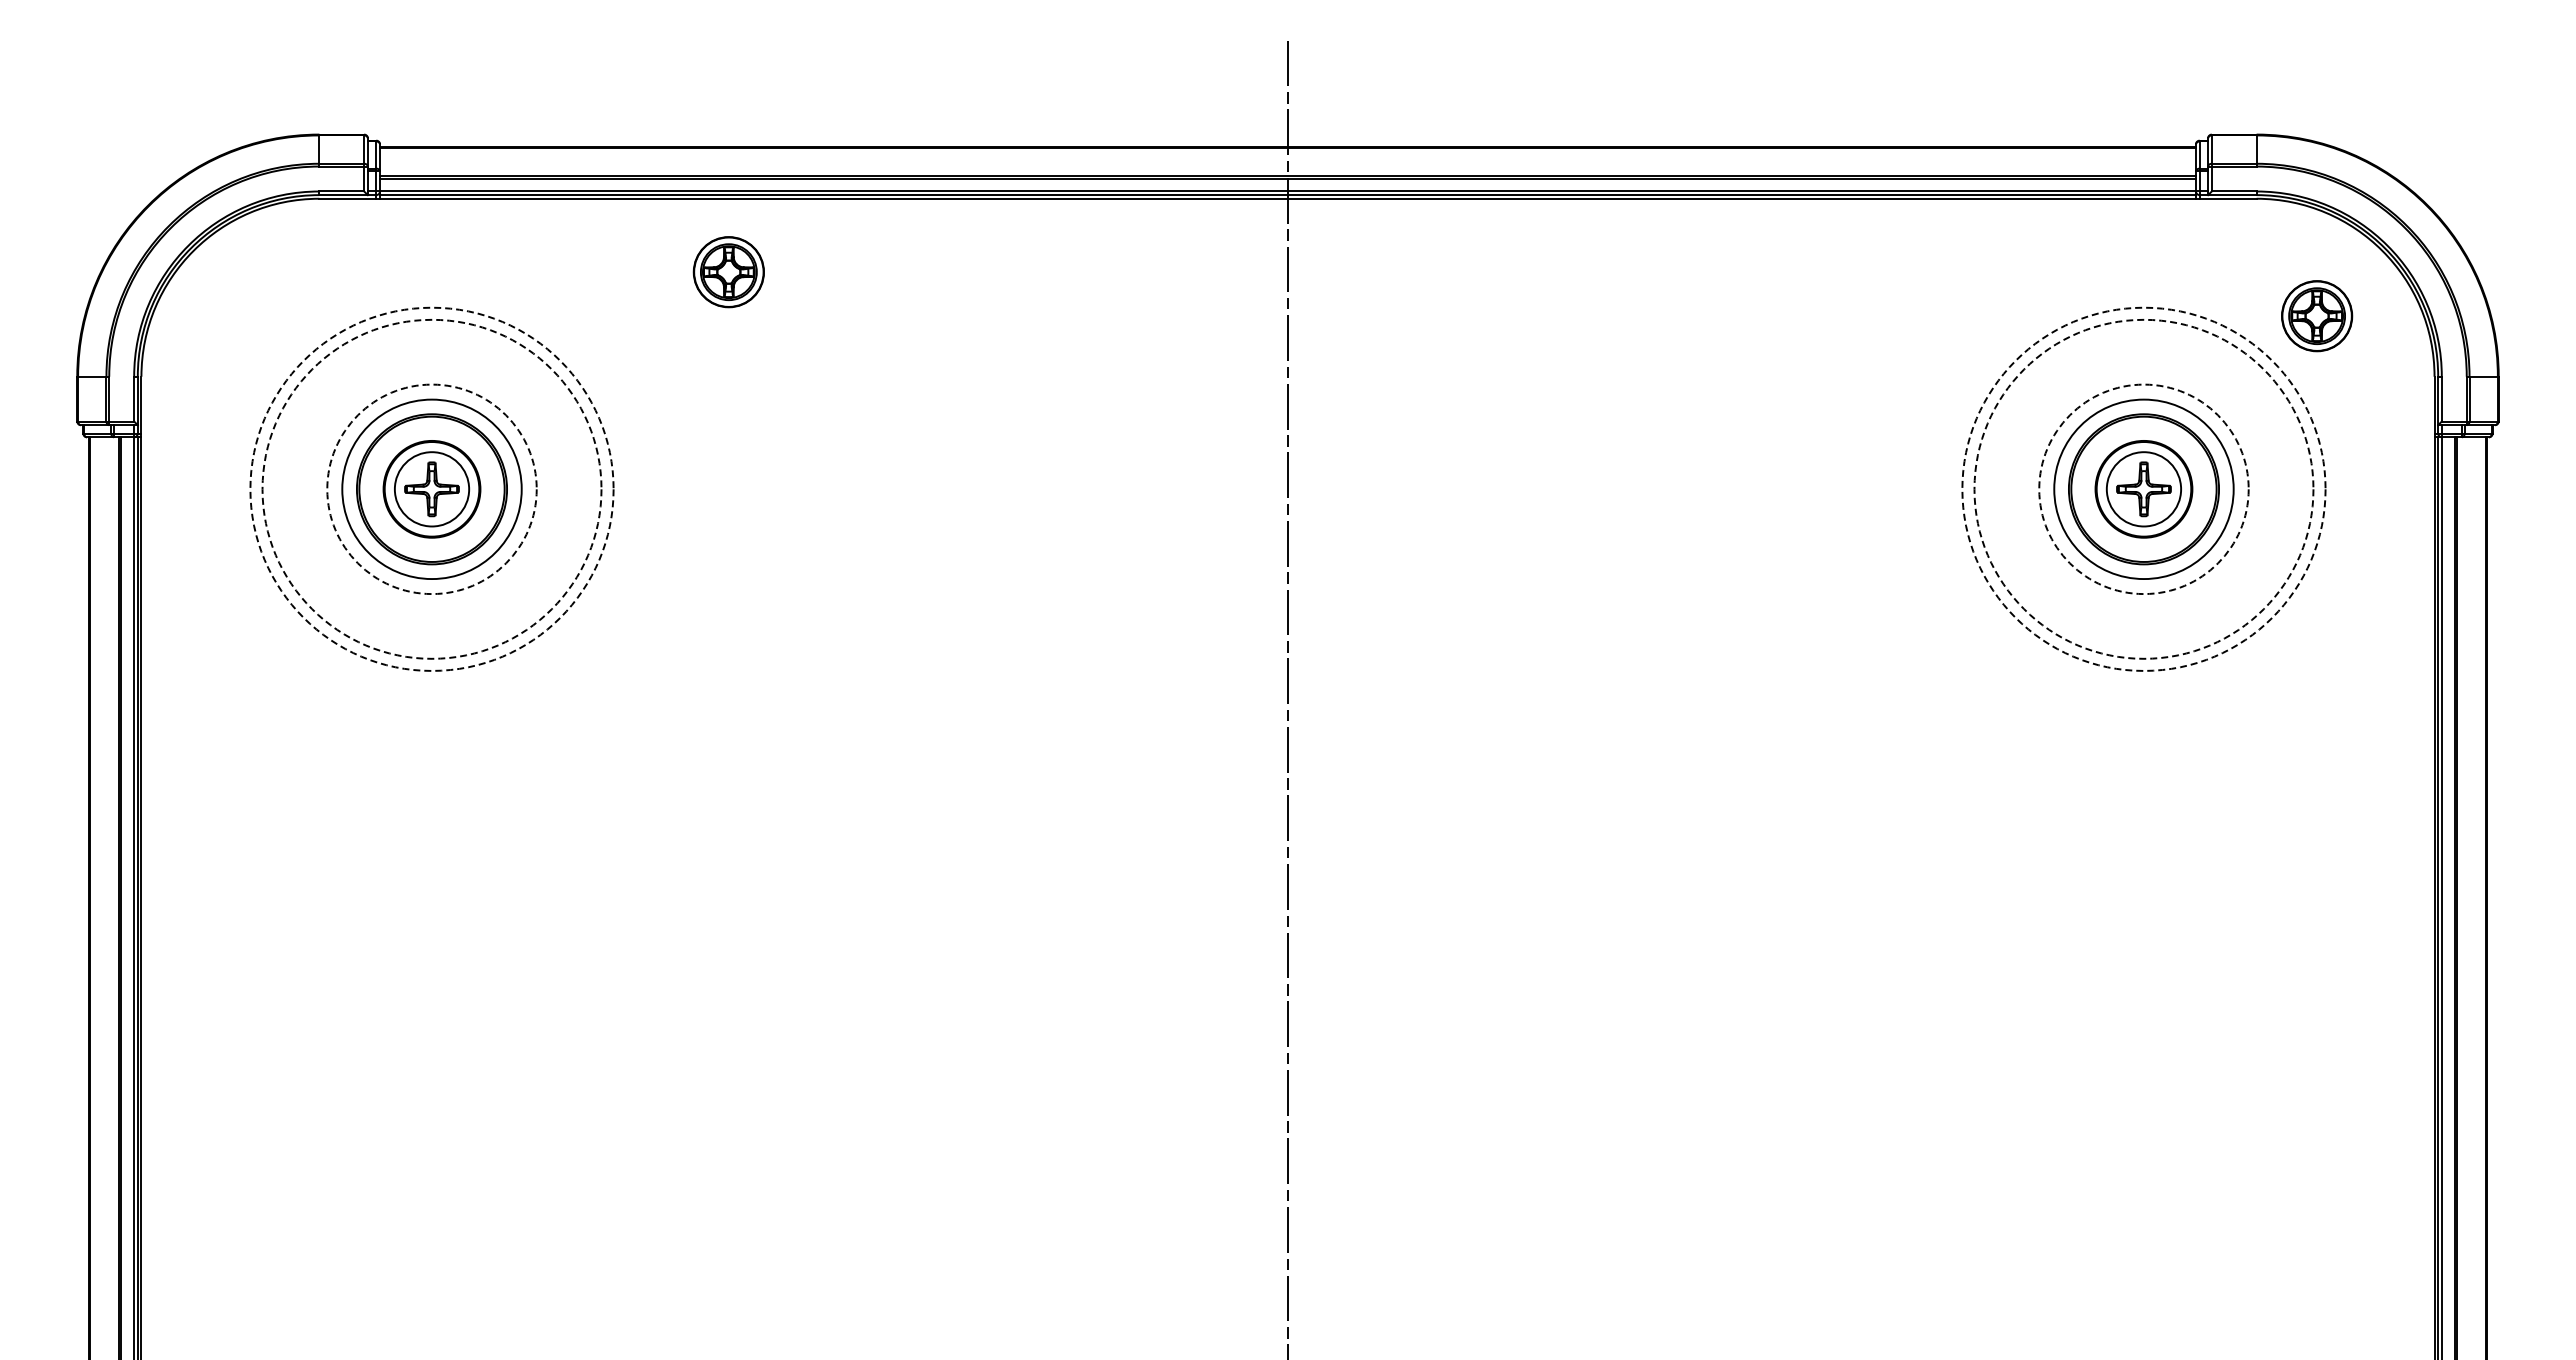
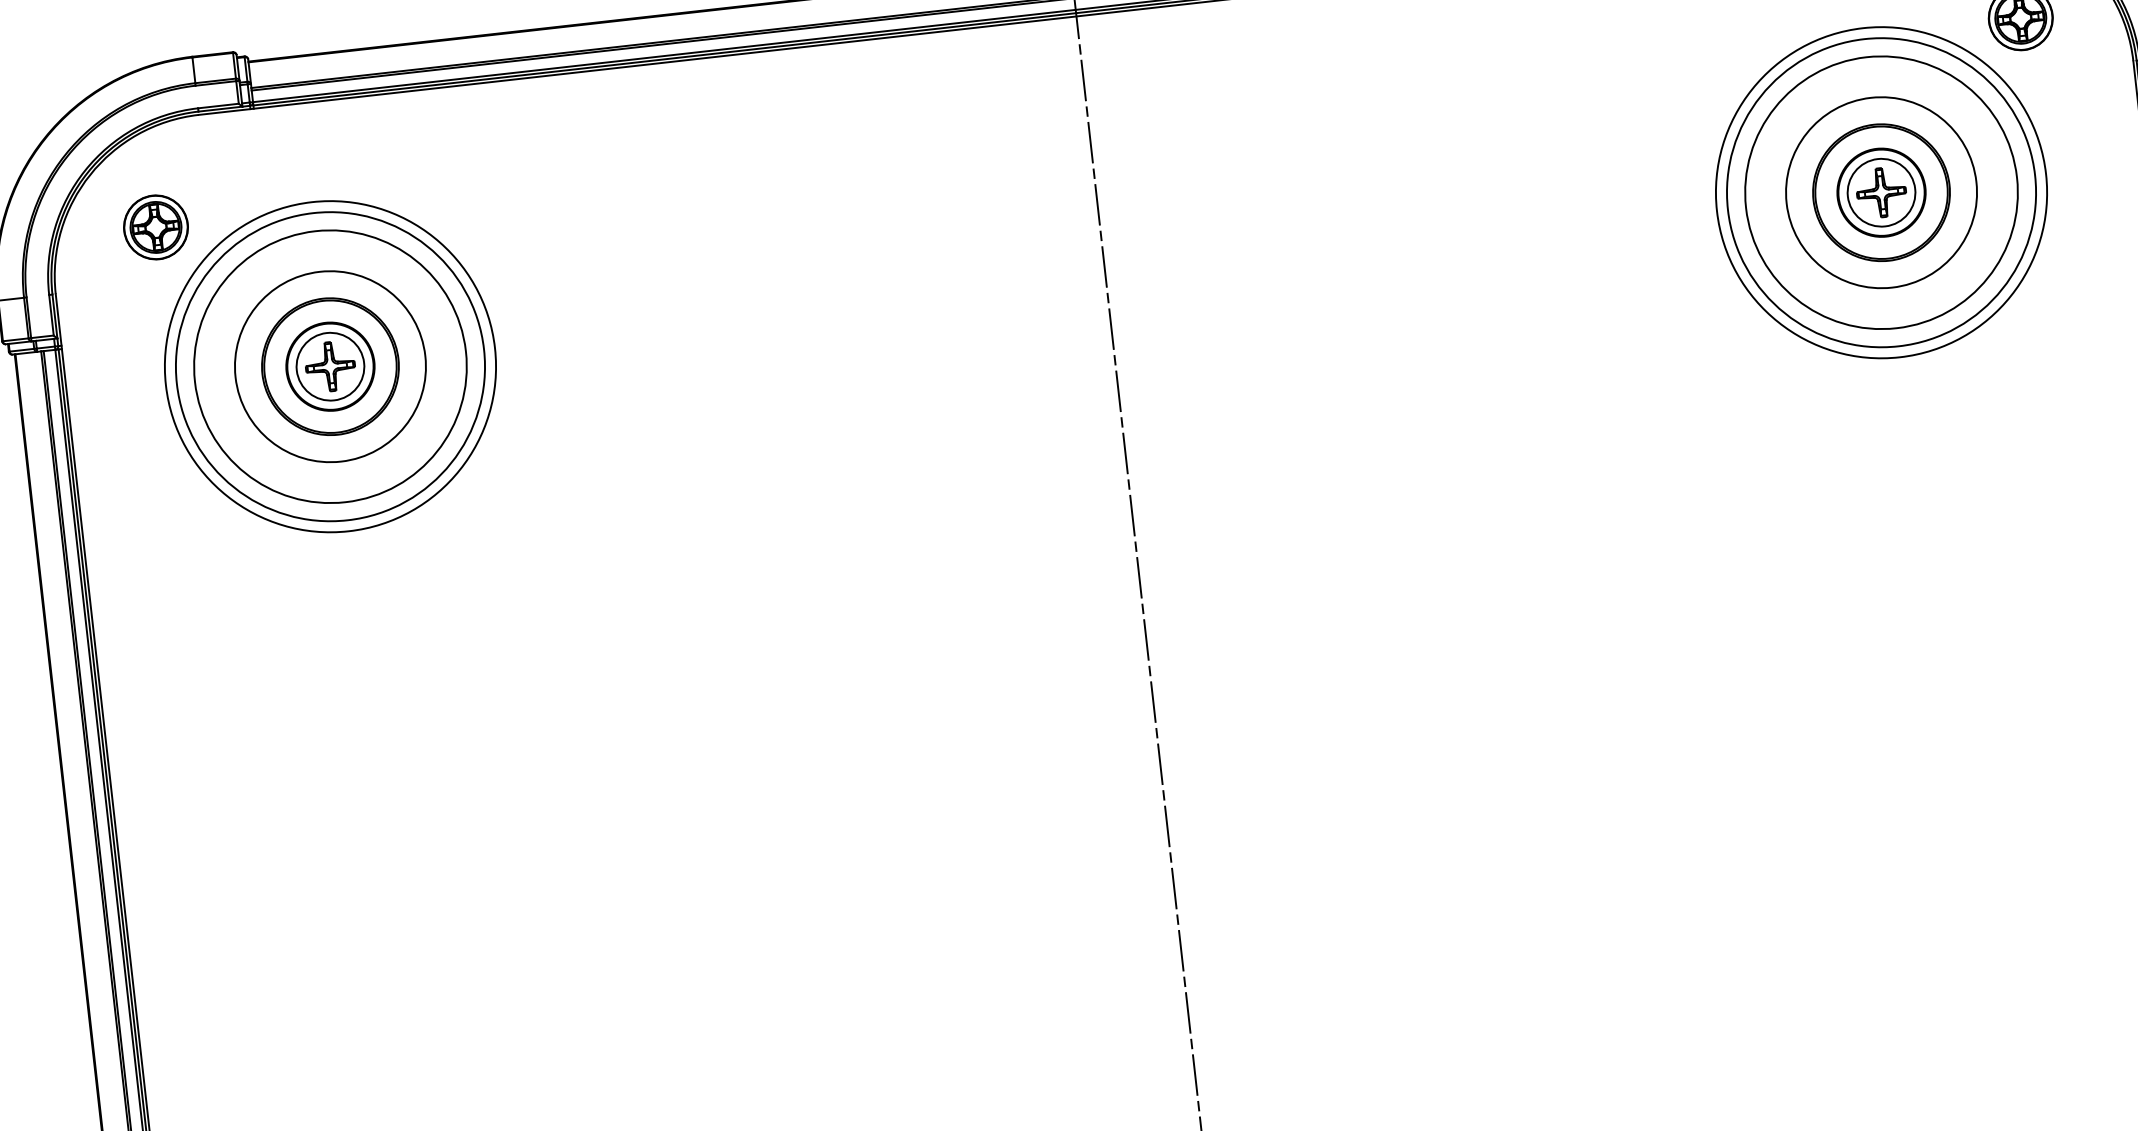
part: (728, 272) -> (155, 227), moved
circle: (431, 488) -> (329, 366), dashed -> solid
circle: (431, 488) -> (329, 366), dashed -> solid
circle: (431, 488) -> (329, 366), size x1.67
circle: (2143, 488) -> (1881, 192), dashed -> solid
circle: (2143, 488) -> (1881, 192), dashed -> solid
circle: (2143, 488) -> (1881, 192), size x1.67
circle: (431, 489) -> (330, 366), dashed -> solid
circle: (2143, 489) -> (1881, 192), dashed -> solid

